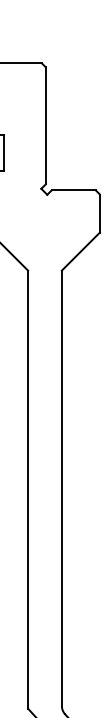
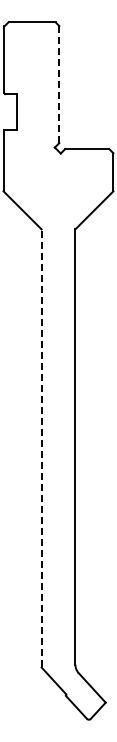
line: (45, 125) -> (59, 84), solid -> dashed
line: (27, 488) -> (41, 447), solid -> dashed

